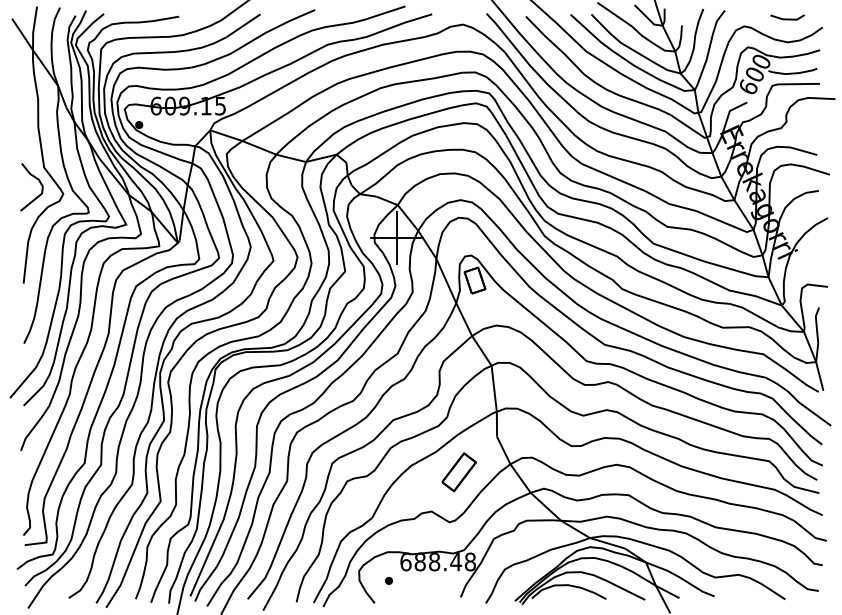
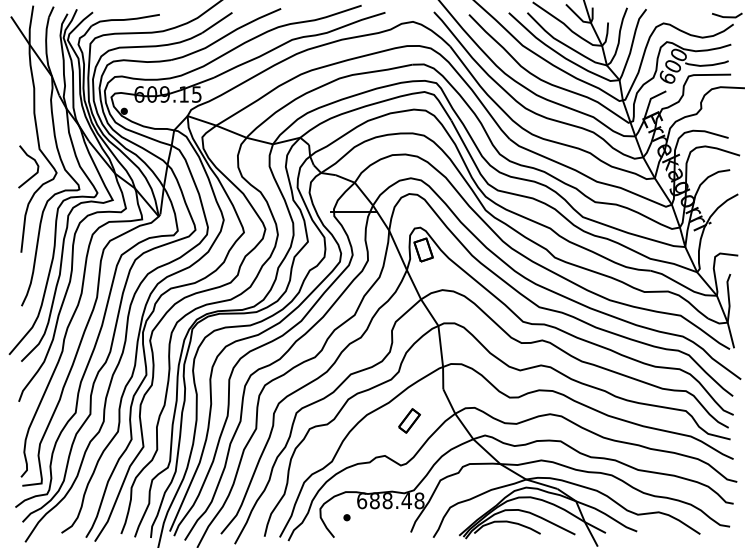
line: (787, 18) -> (727, 16), moved
line: (396, 238) -> (353, 212), removed
part: (458, 472) -> (408, 421), size x0.7

